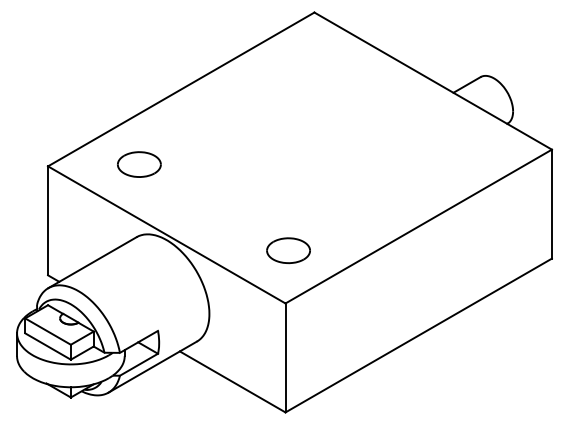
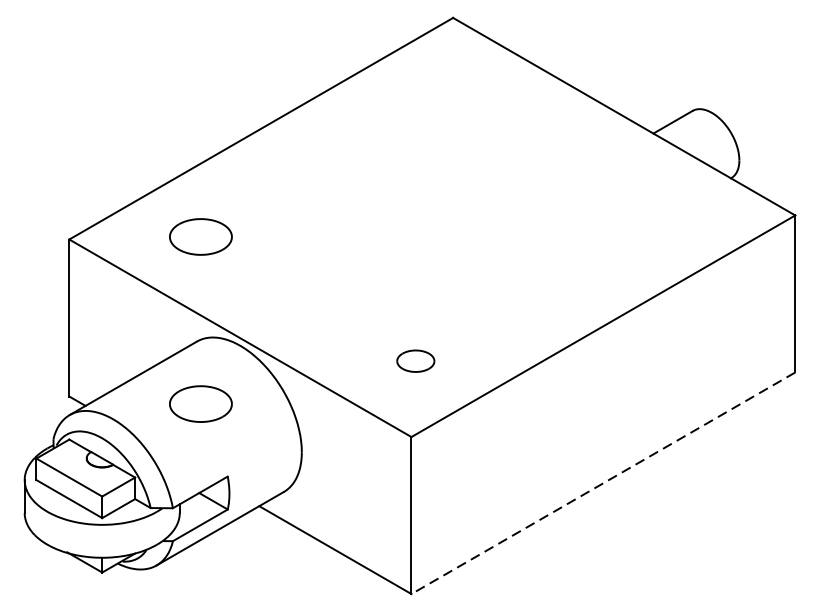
part: (288, 250) -> (415, 360), size x0.6
part: (139, 280) -> (201, 403), added
line: (418, 335) -> (603, 483), solid -> dashed

